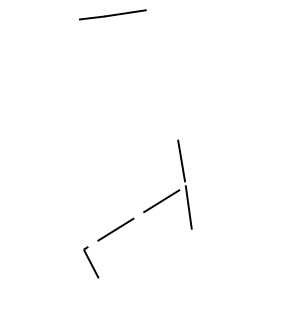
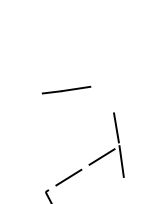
line: (112, 14) -> (66, 89), moved

